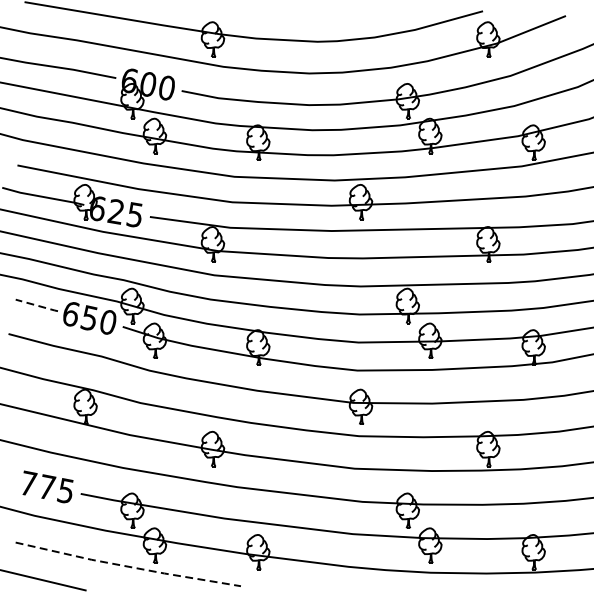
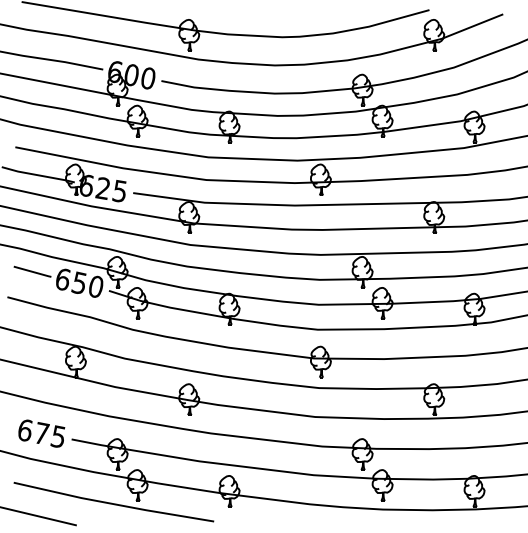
line: (36, 305) -> (32, 271), dashed -> solid
text: (28, 482) -> (25, 429), 775 -> 675
line: (127, 567) -> (113, 504), dashed -> solid

